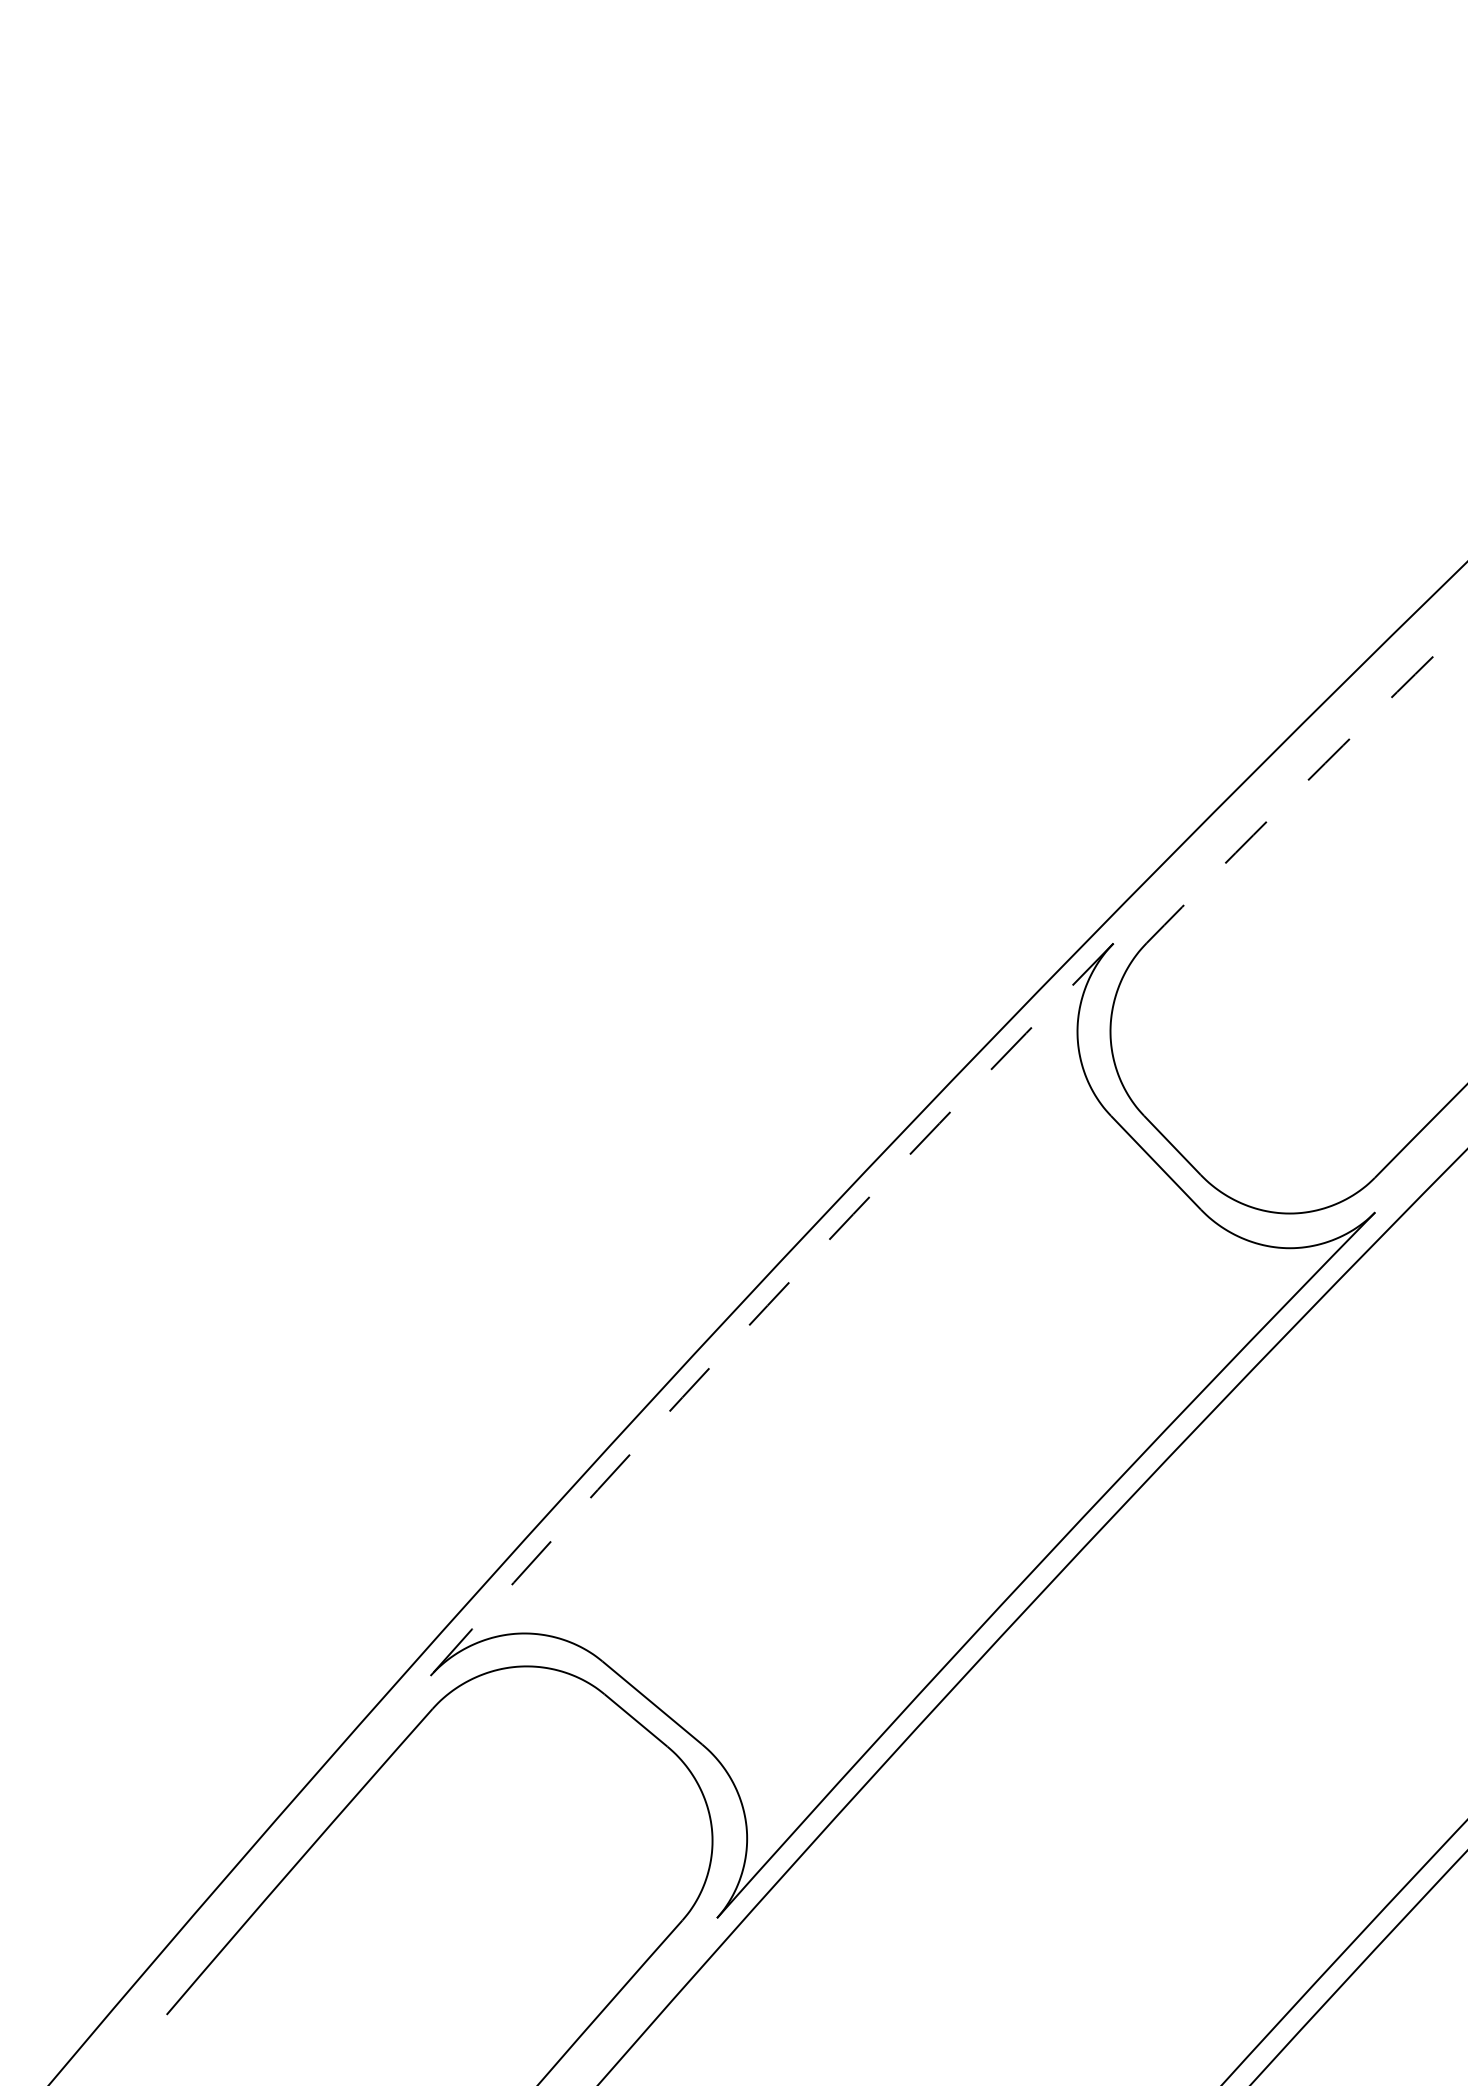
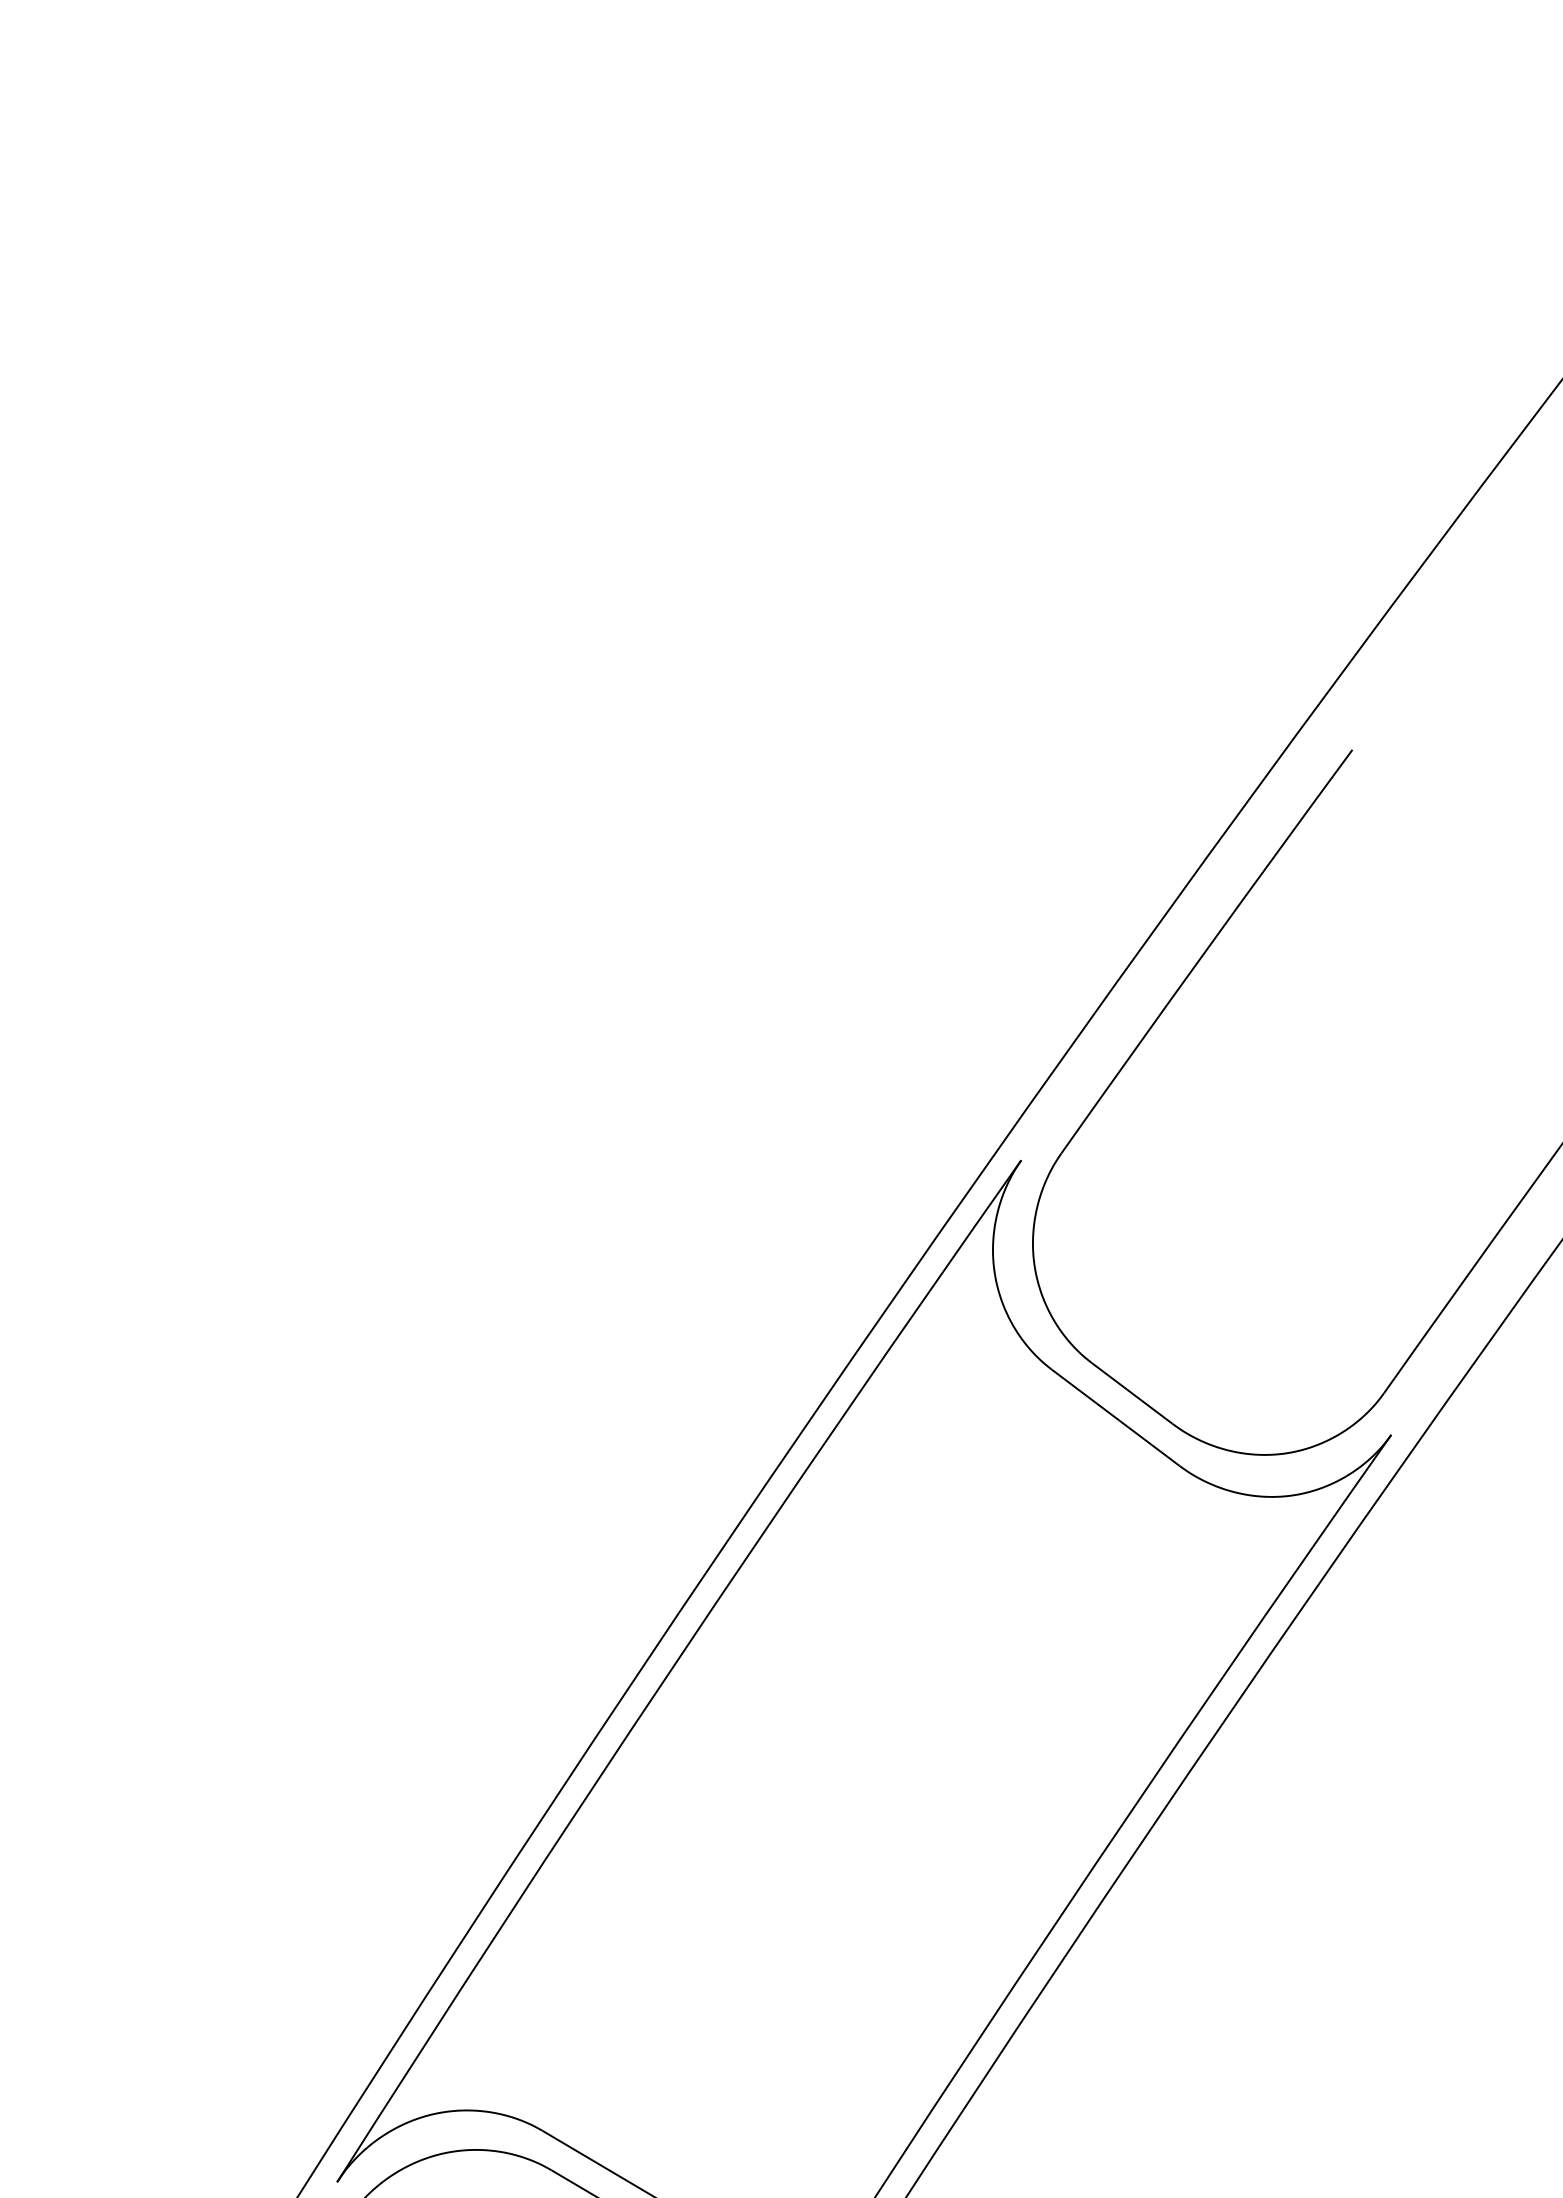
arc: (1289, 799) -> (1206, 951), dashed -> solid
arc: (767, 1305) -> (672, 1667), dashed -> solid

